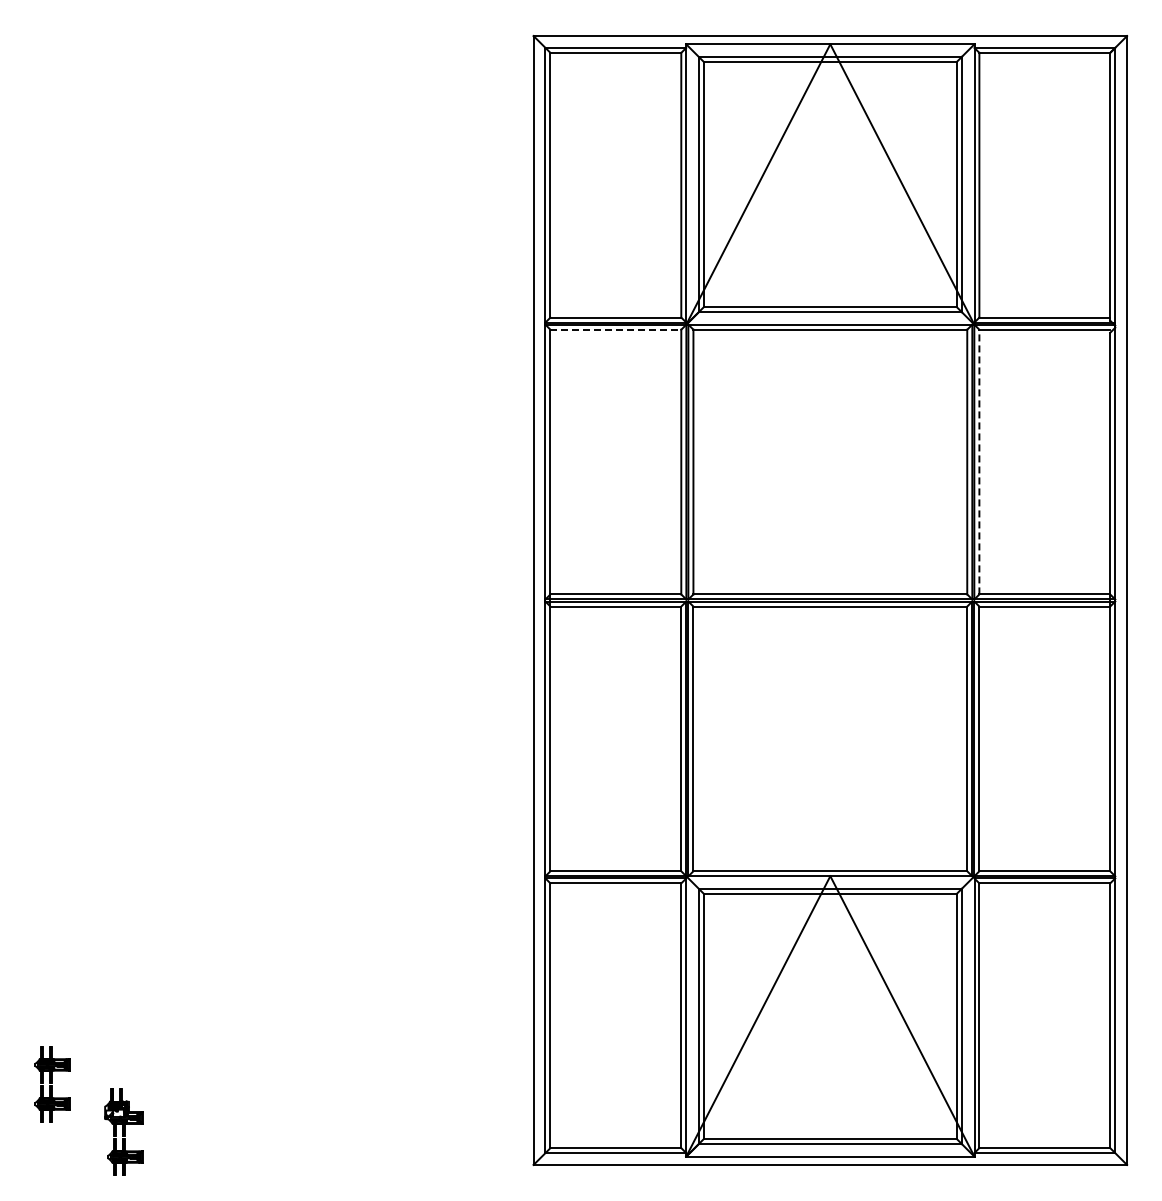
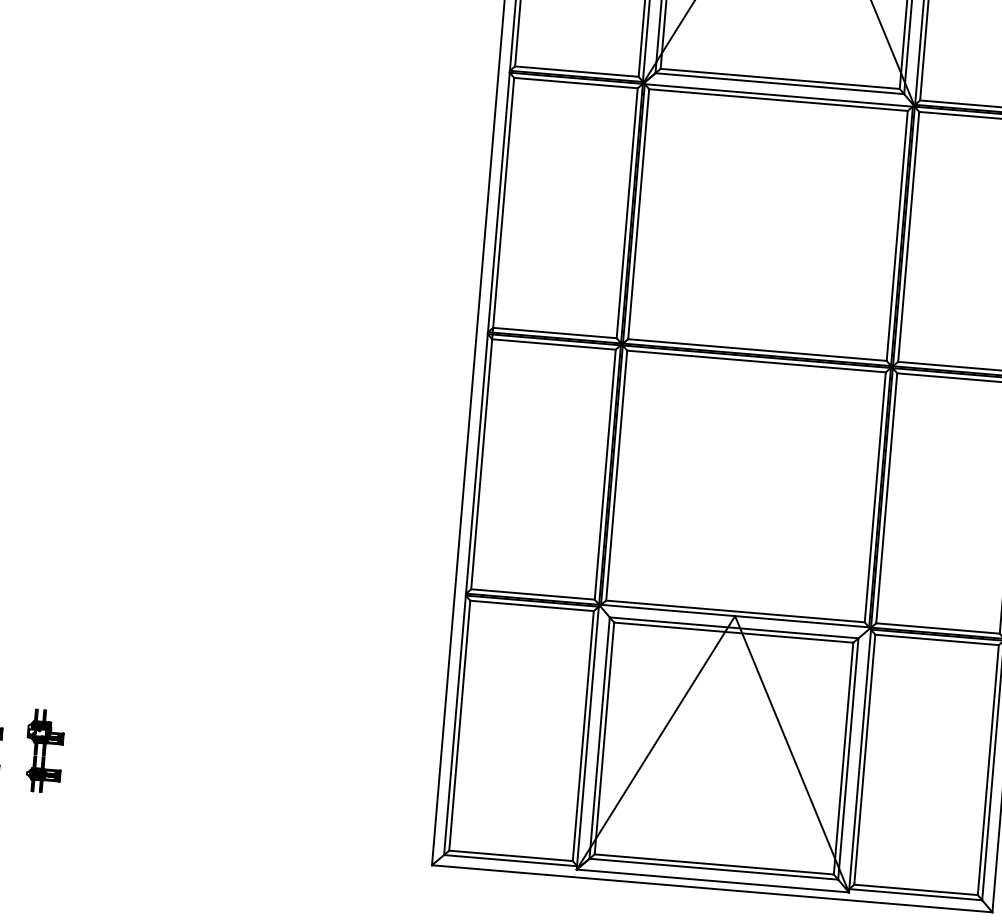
line: (616, 329) -> (576, 82), dashed -> solid
line: (979, 461) -> (908, 236), dashed -> solid
part: (123, 1131) -> (44, 750), moved

